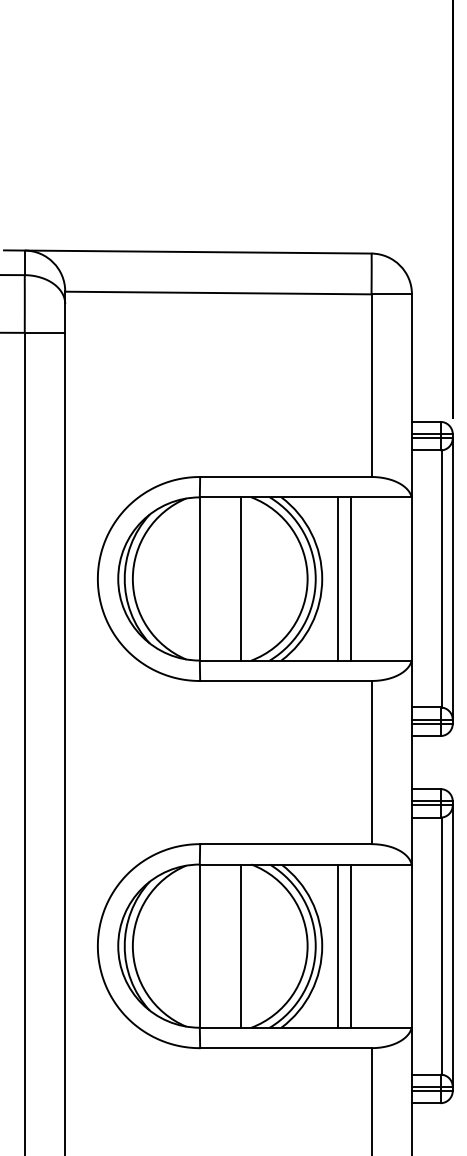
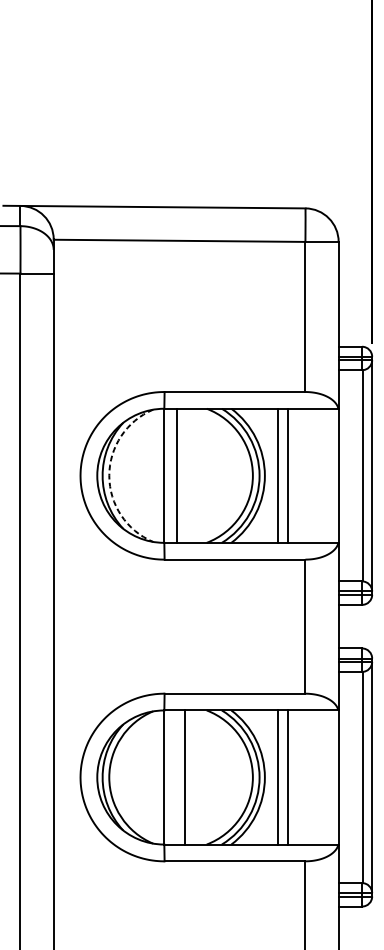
arc: (132, 578) -> (109, 475), solid -> dashed
line: (240, 578) -> (177, 475), moved
line: (240, 945) -> (184, 776), moved

